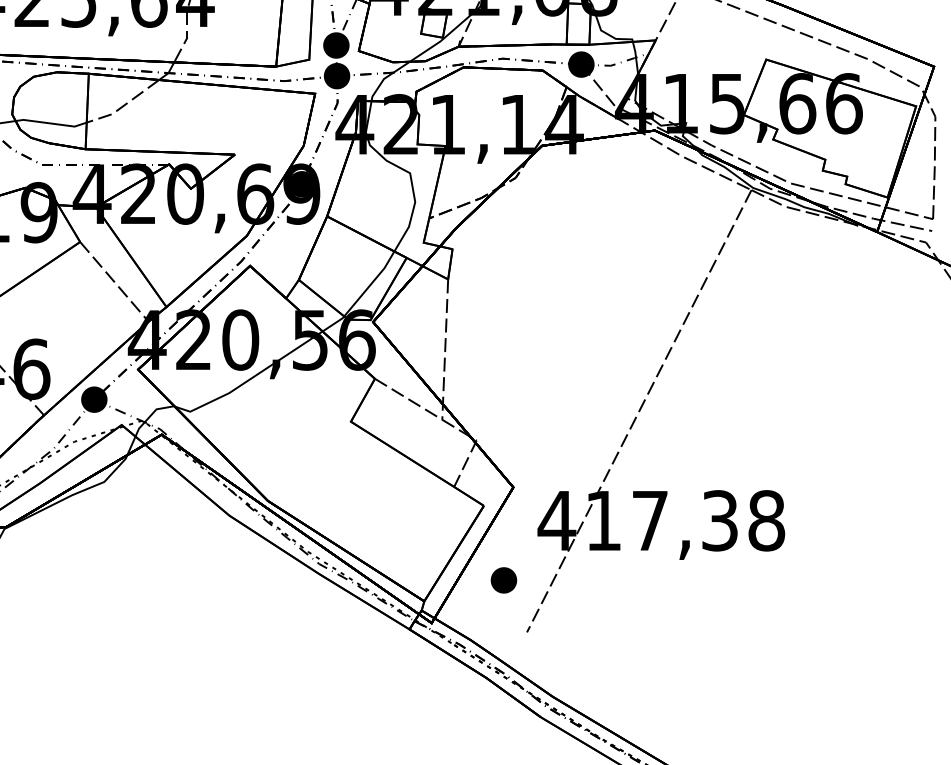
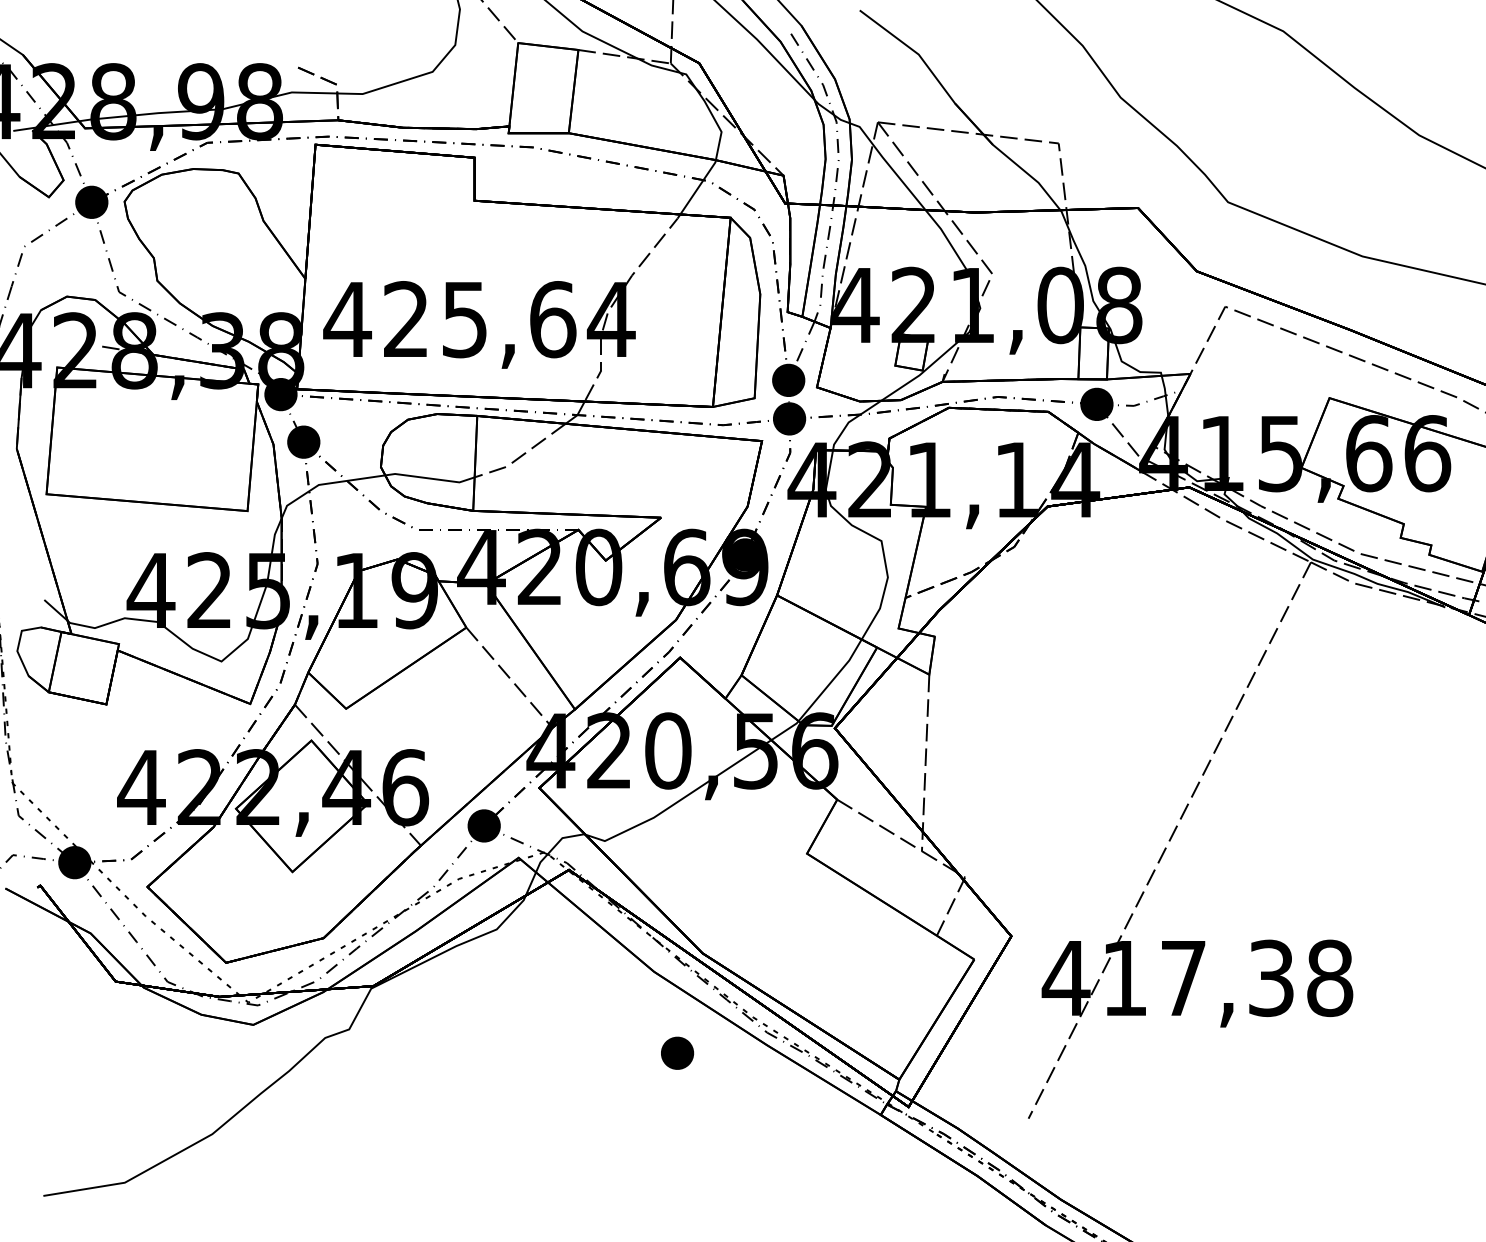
part: (503, 579) -> (677, 1052), moved

